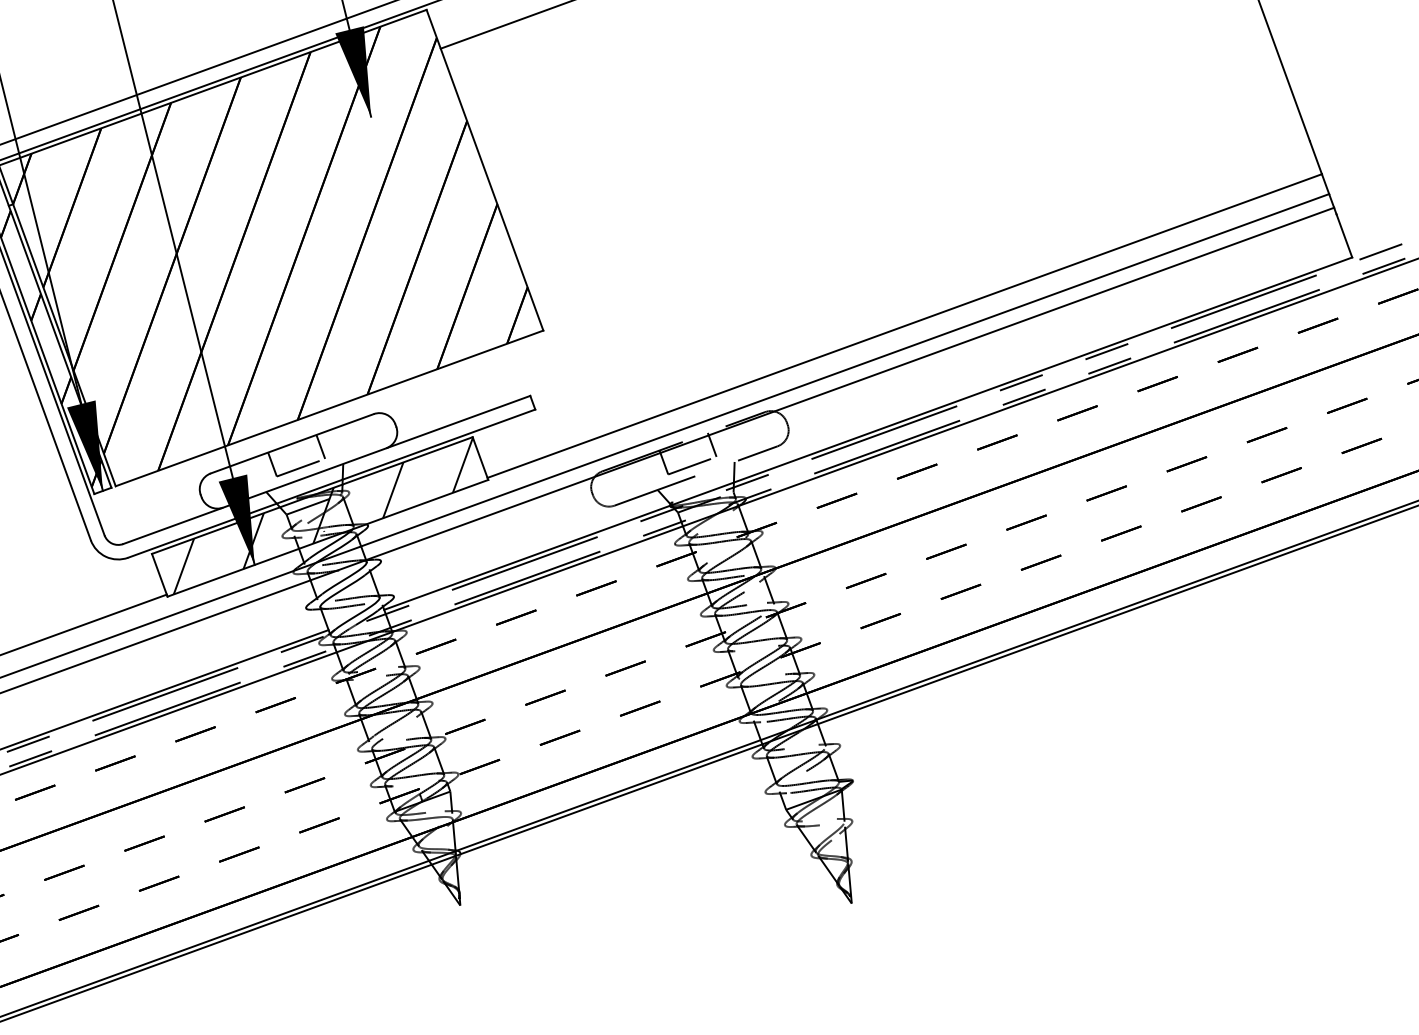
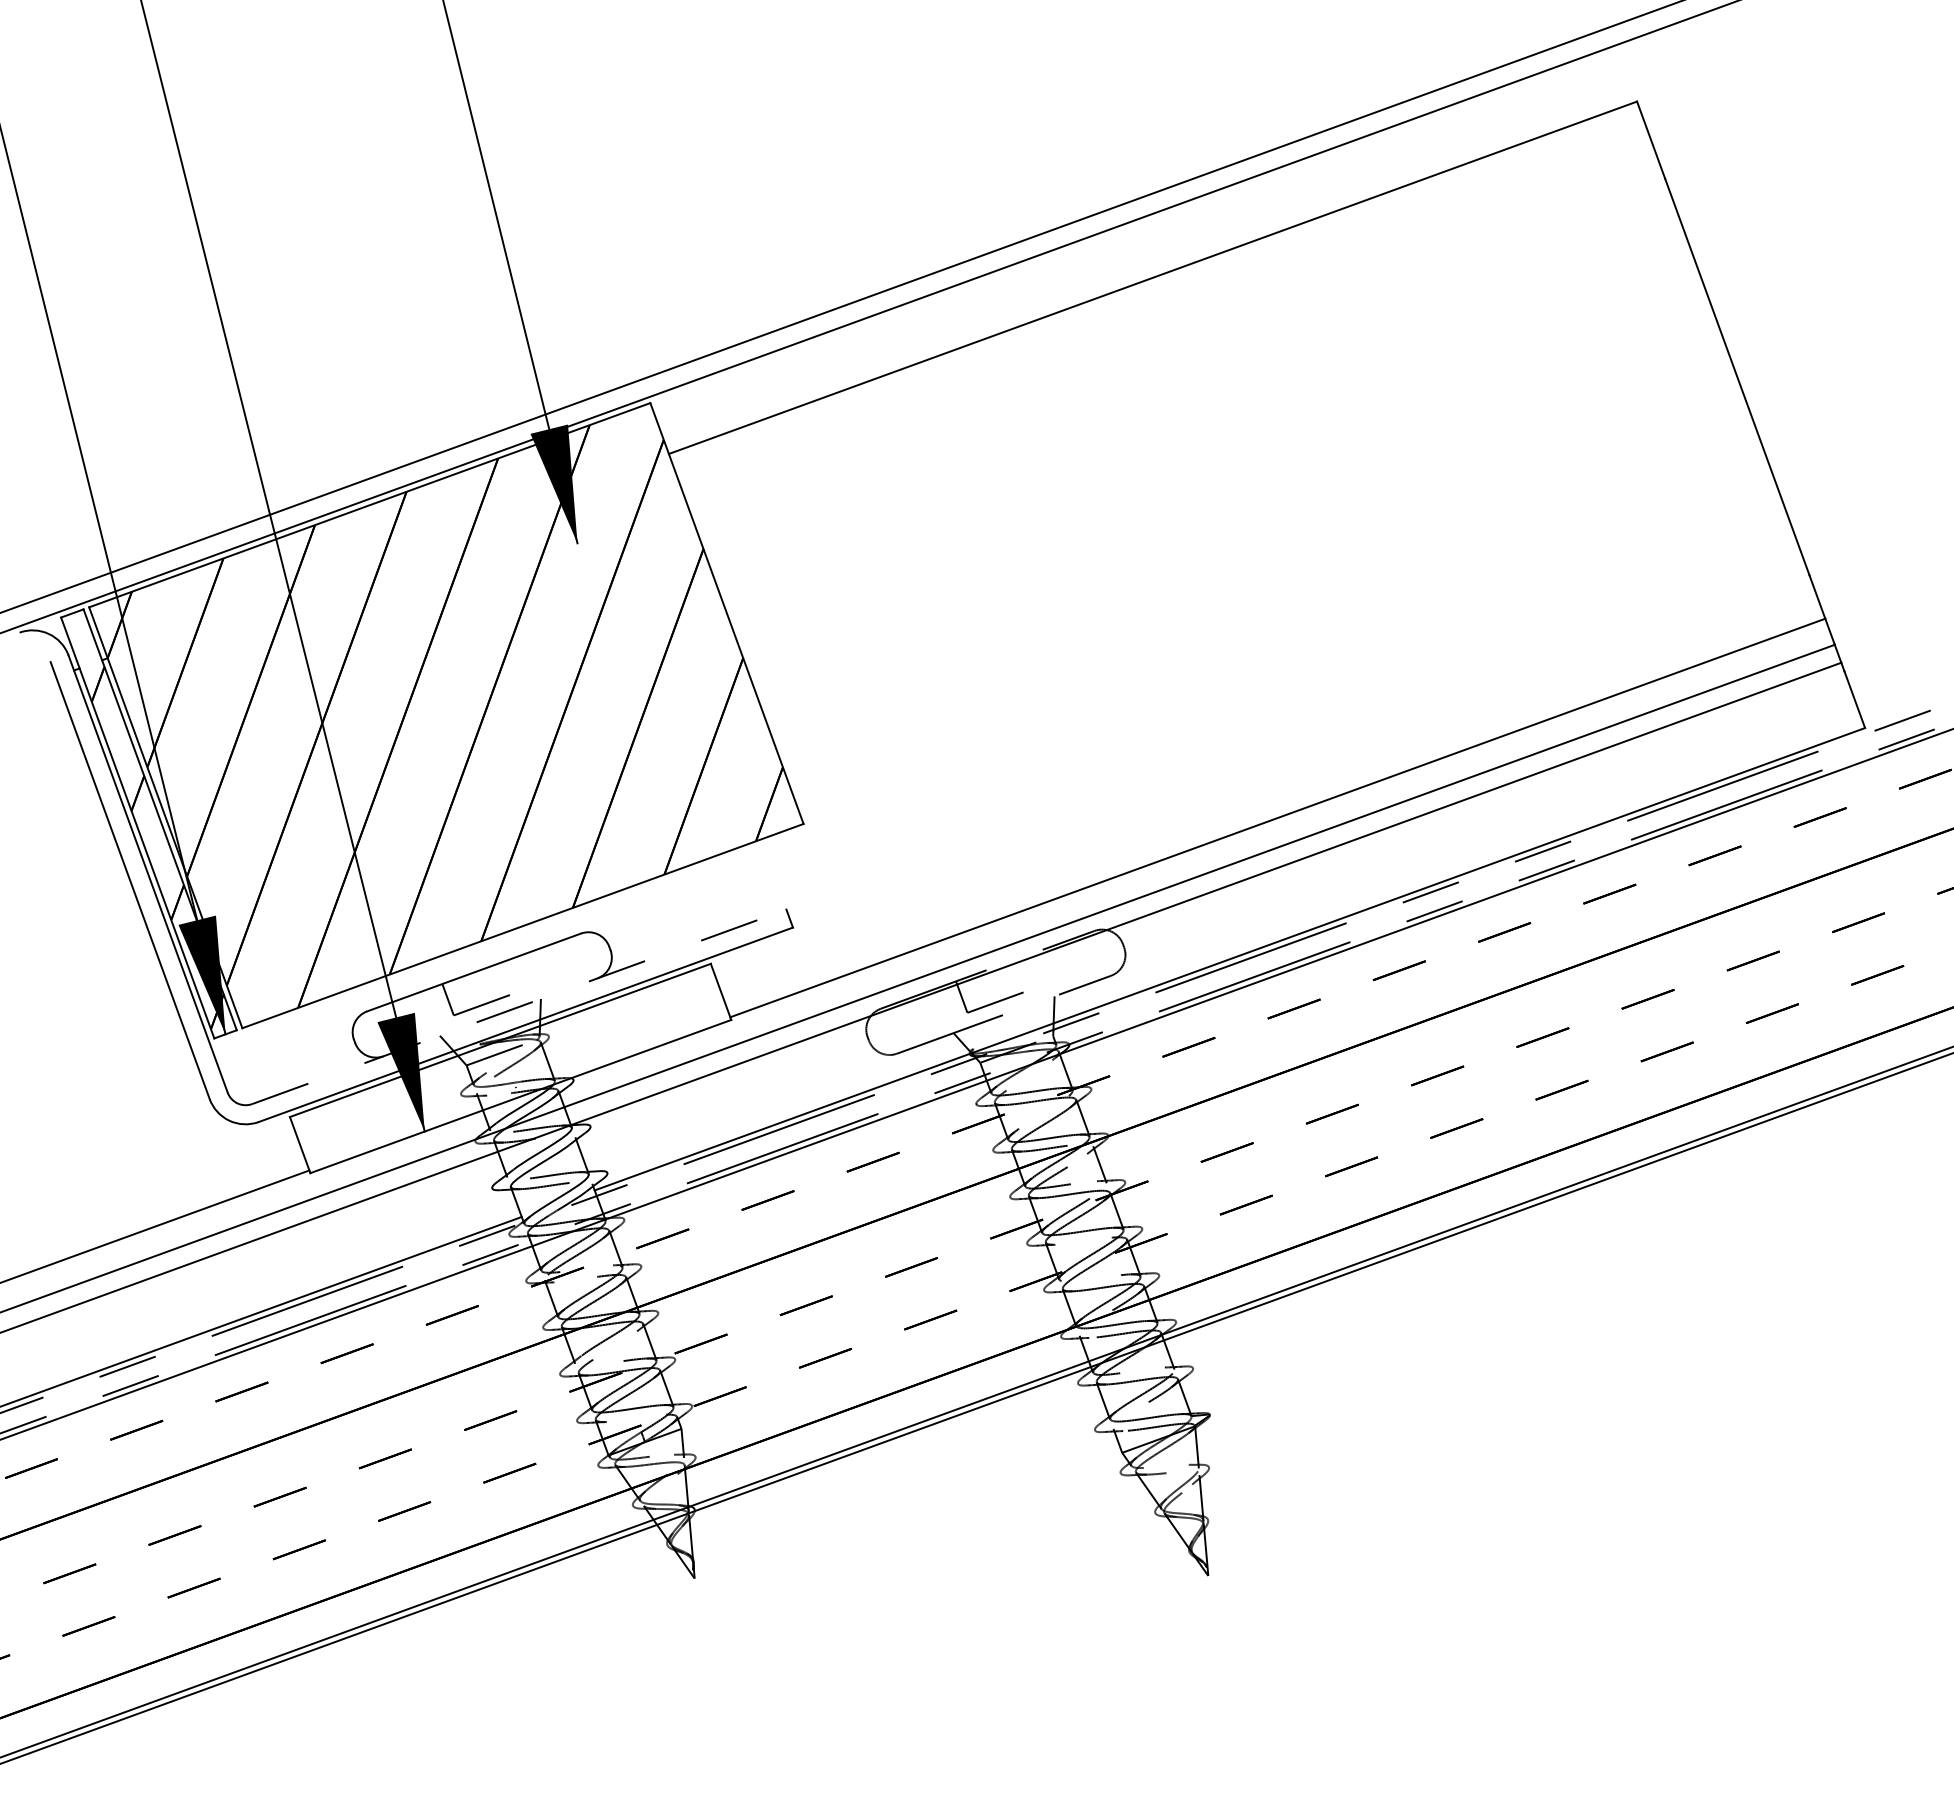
line: (711, 444) -> (1024, 973), removed
line: (320, 446) -> (511, 976), removed
line: (326, 469) -> (519, 1006), solid -> dashed
hatch: (323, 516) -> (514, 1067), removed

